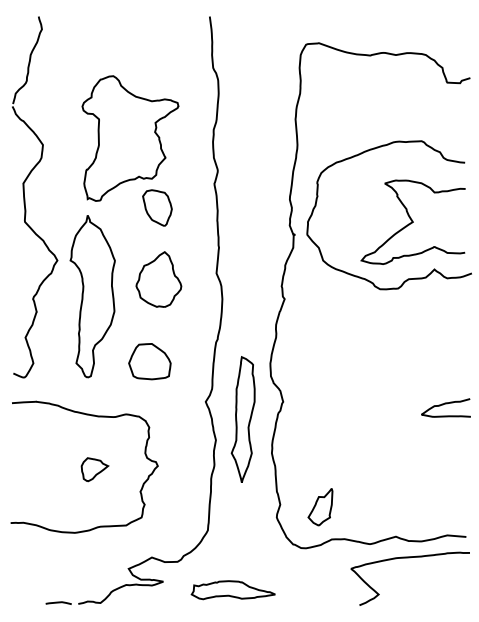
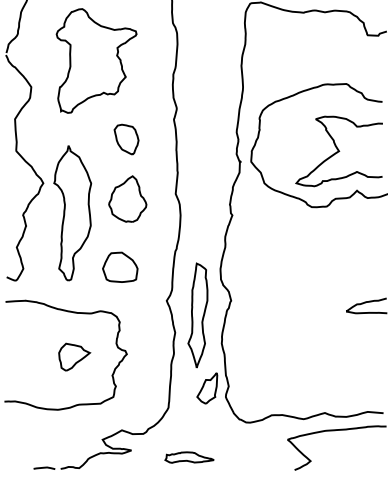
part: (130, 138) -> (96, 60), moved
part: (94, 469) -> (74, 357), size x1.4
part: (320, 507) -> (207, 388), moved
part: (232, 590) -> (189, 457), size x0.7

